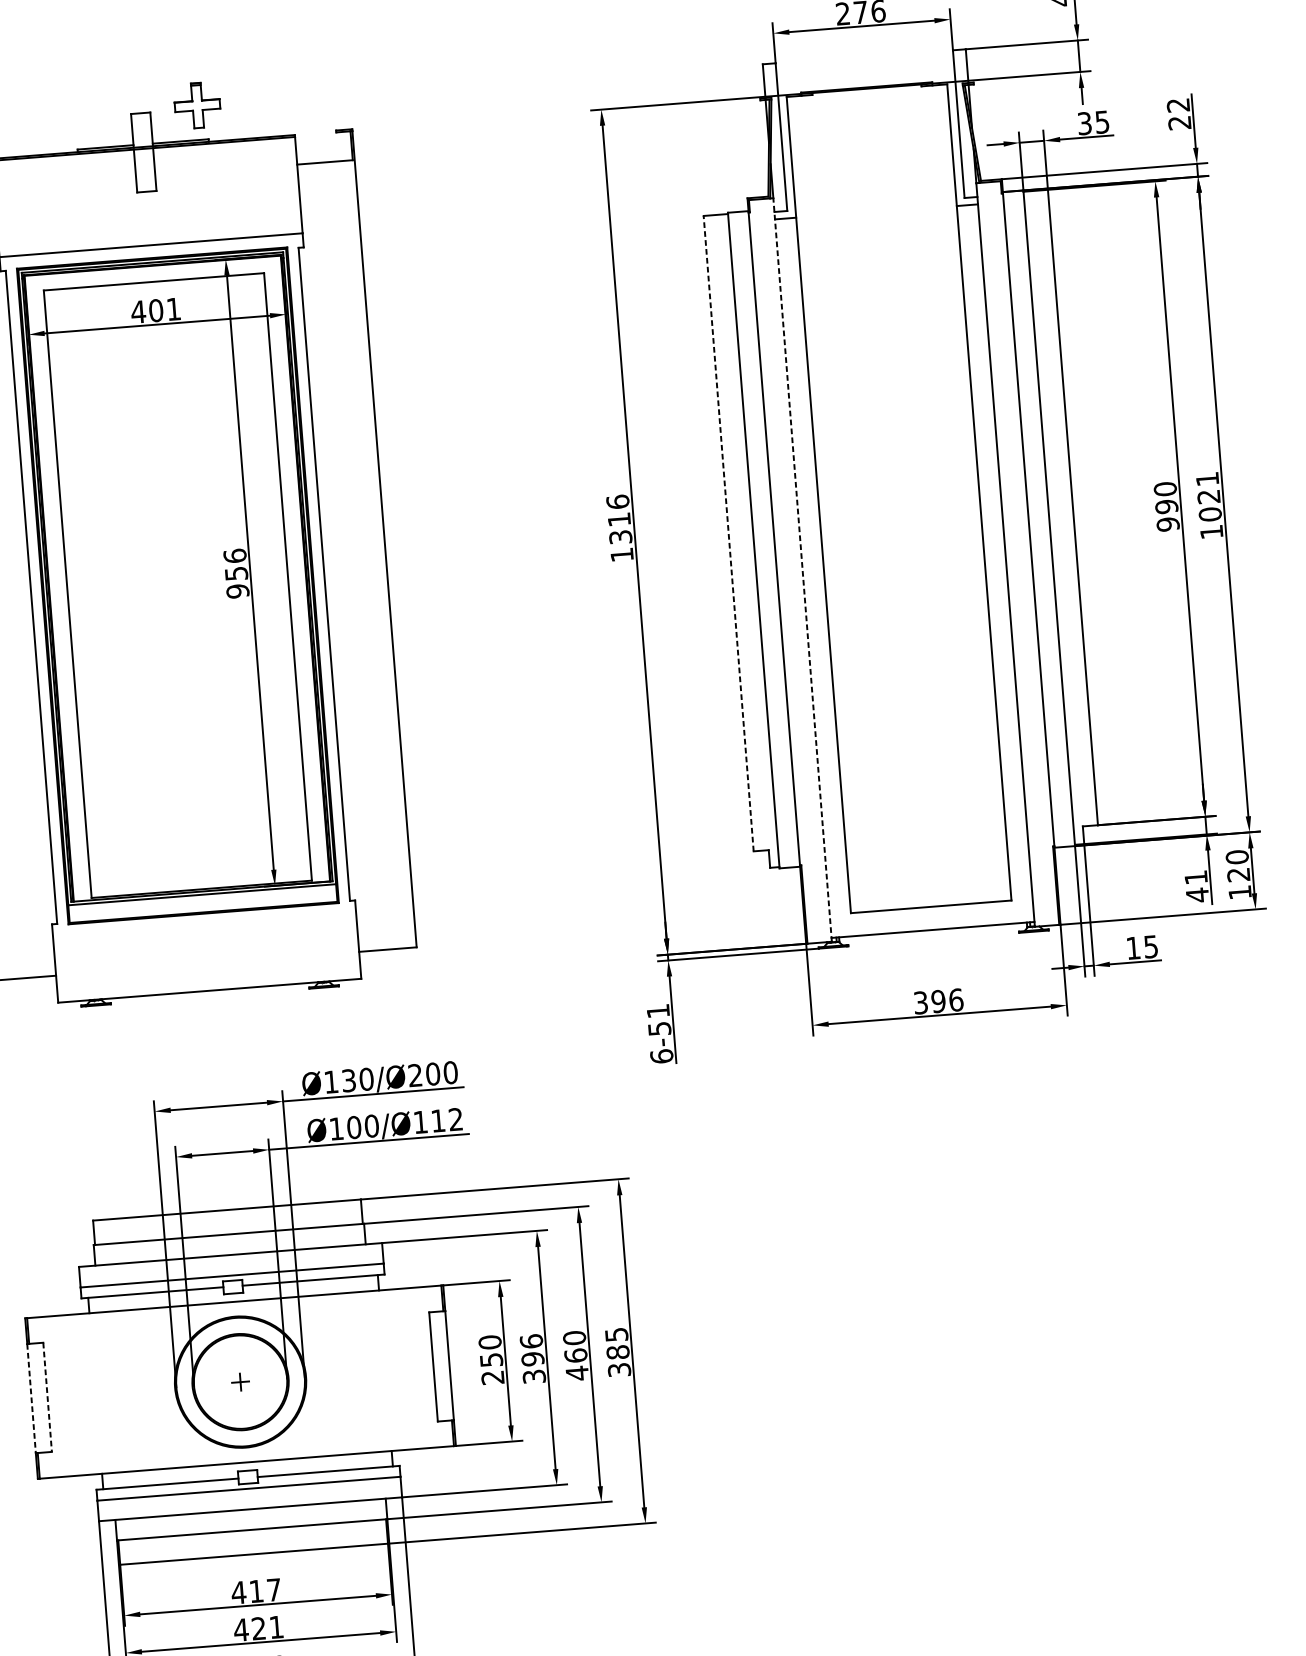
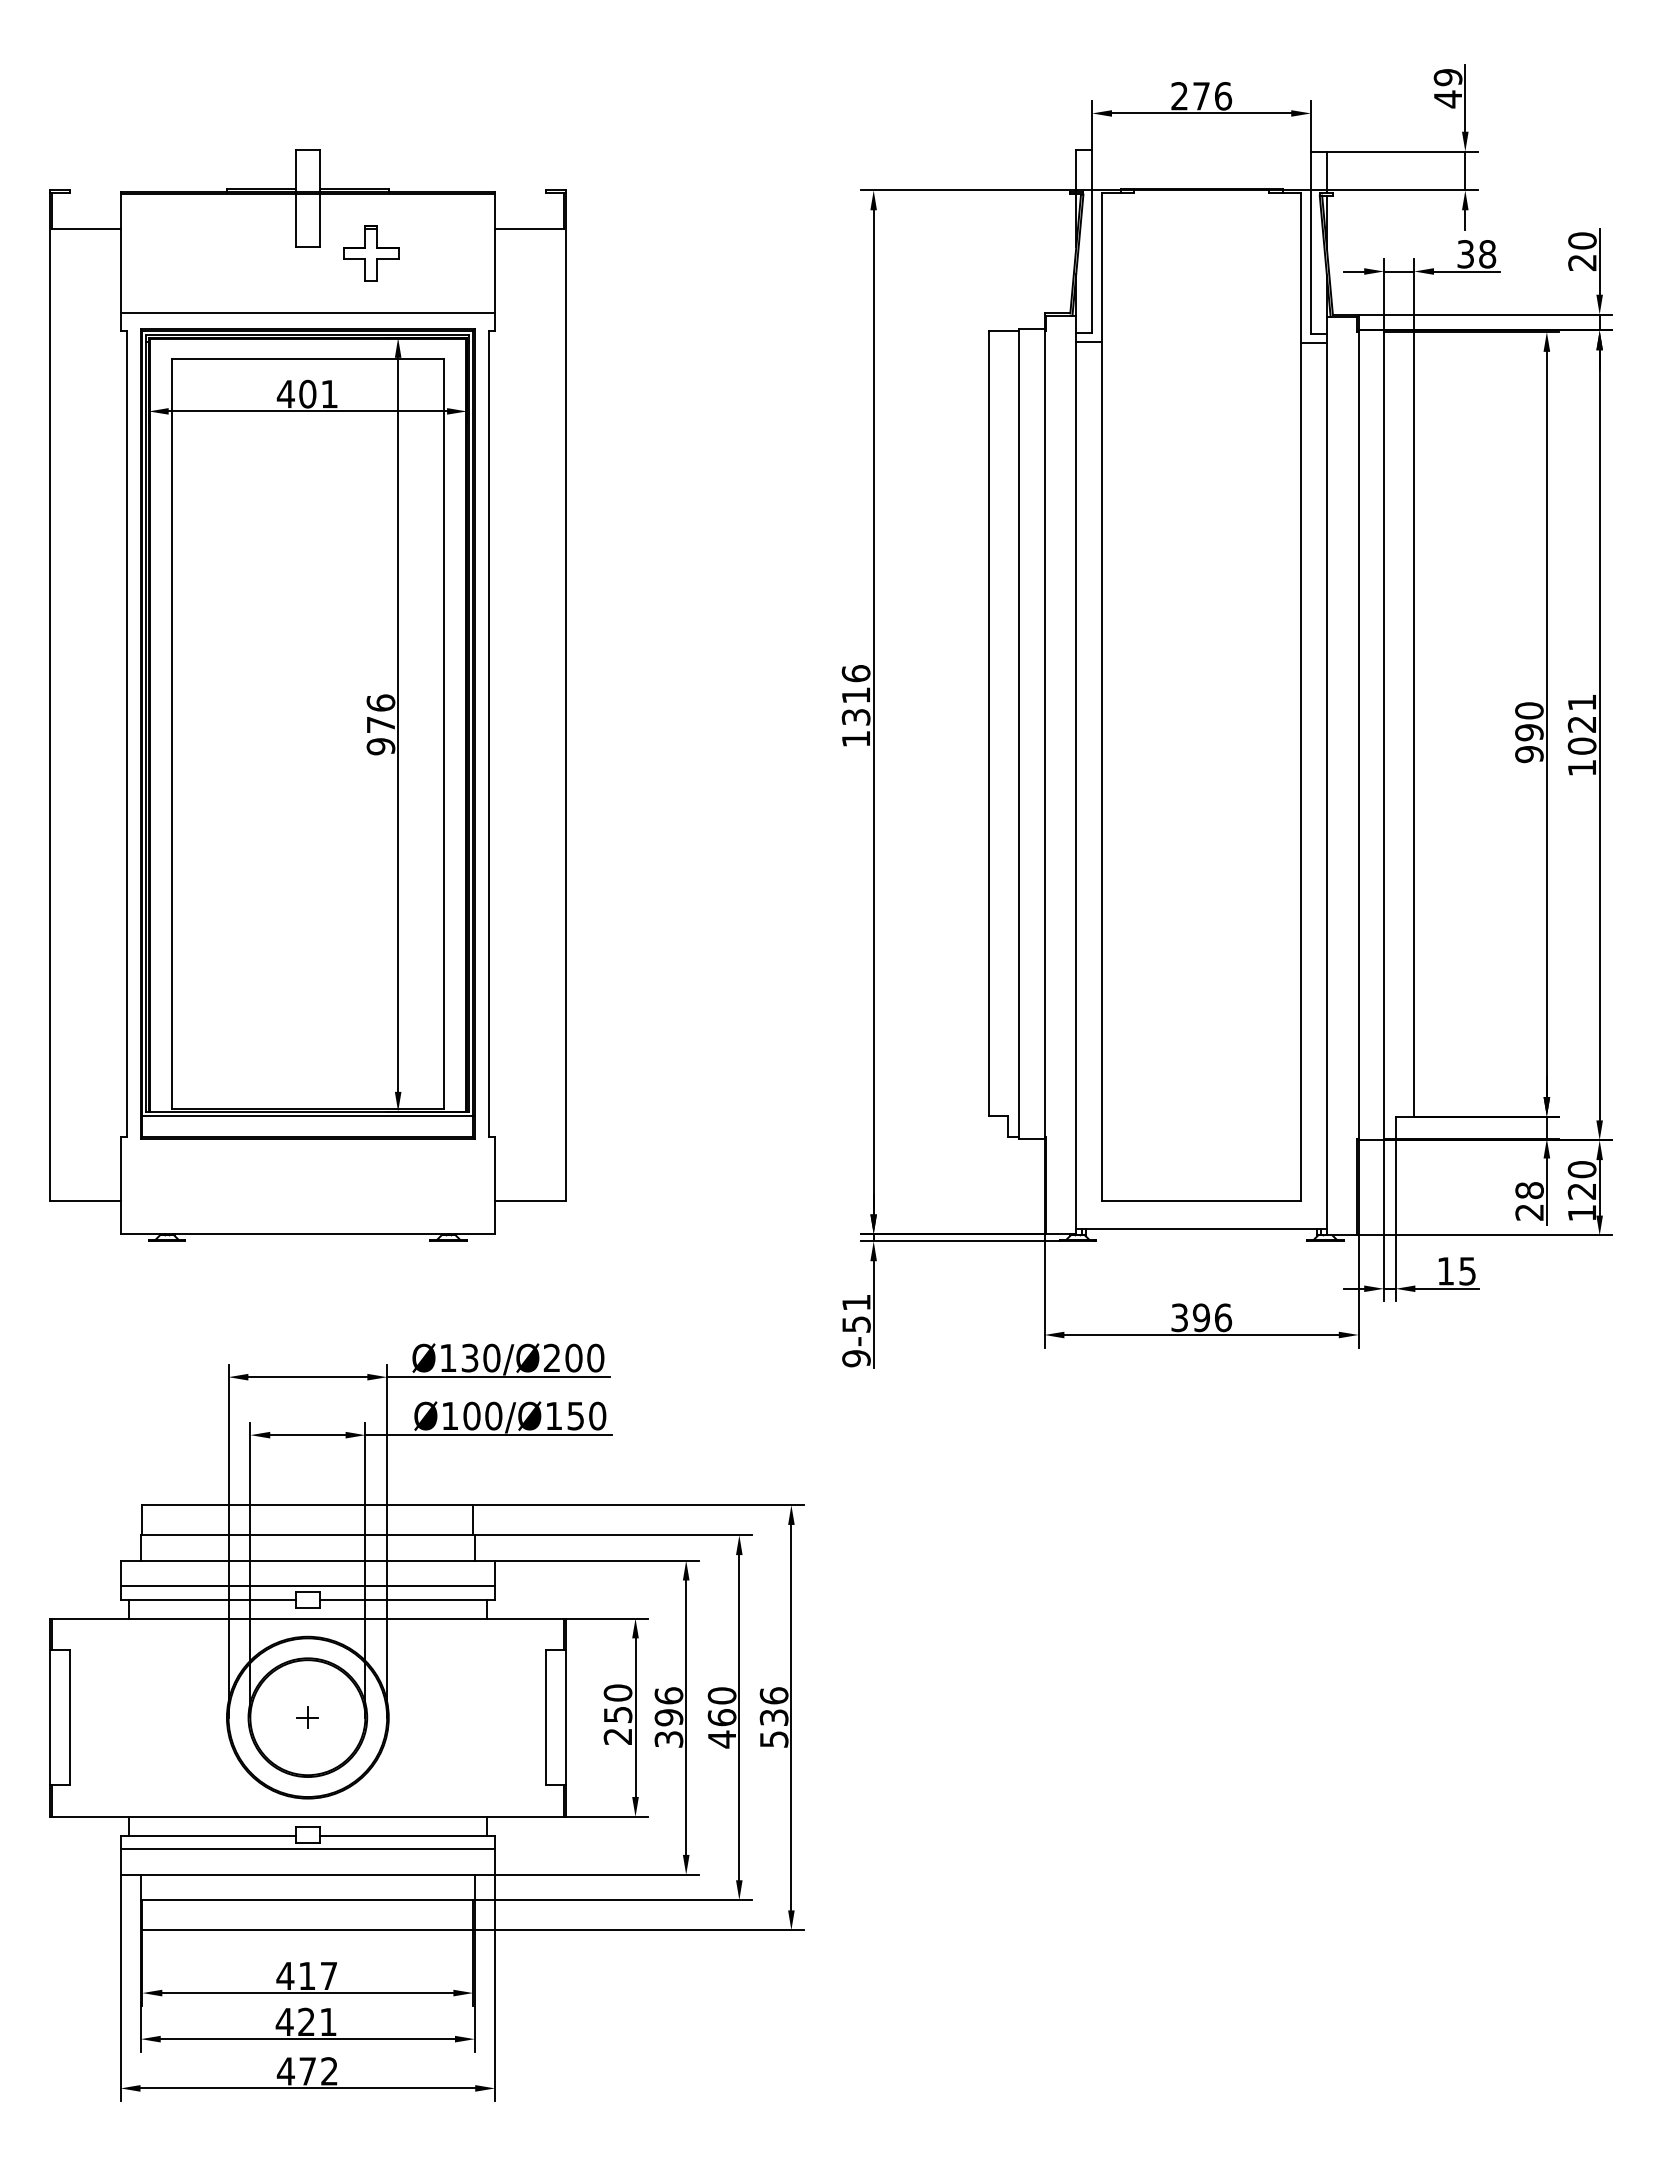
part: (197, 105) -> (371, 253), moved
text: (1178, 105) -> (1582, 240), 22 -> 20
text: (1102, 122) -> (1487, 254), 35 -> 38
line: (729, 533) -> (989, 722), dashed -> solid
line: (802, 569) -> (1076, 774), dashed -> solid
text: (236, 574) -> (381, 725), 956 -> 976
text: (1196, 886) -> (1529, 1201), 41 -> 28
text: (661, 1056) -> (856, 1358), 6-51 -> 9-51
text: (446, 1119) -> (586, 1415), Ø100/Ø112 -> Ø100/Ø150
text: (617, 1352) -> (773, 1717), 385 -> 536
line: (47, 1397) -> (69, 1718), dashed -> solid
line: (31, 1399) -> (49, 1718), dashed -> solid

